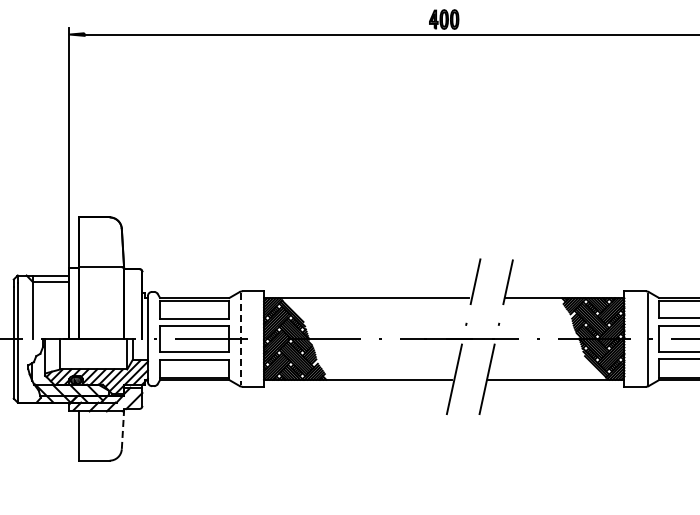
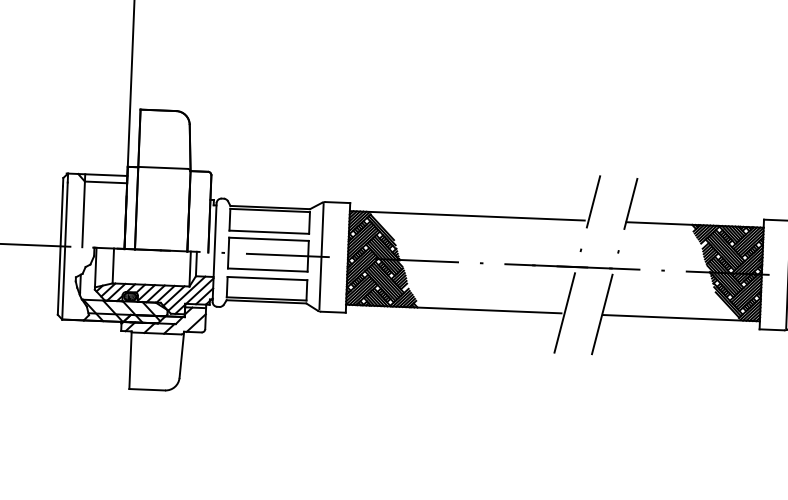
line: (241, 338) -> (322, 256), dashed -> solid
line: (122, 429) -> (181, 355), dashed -> solid

